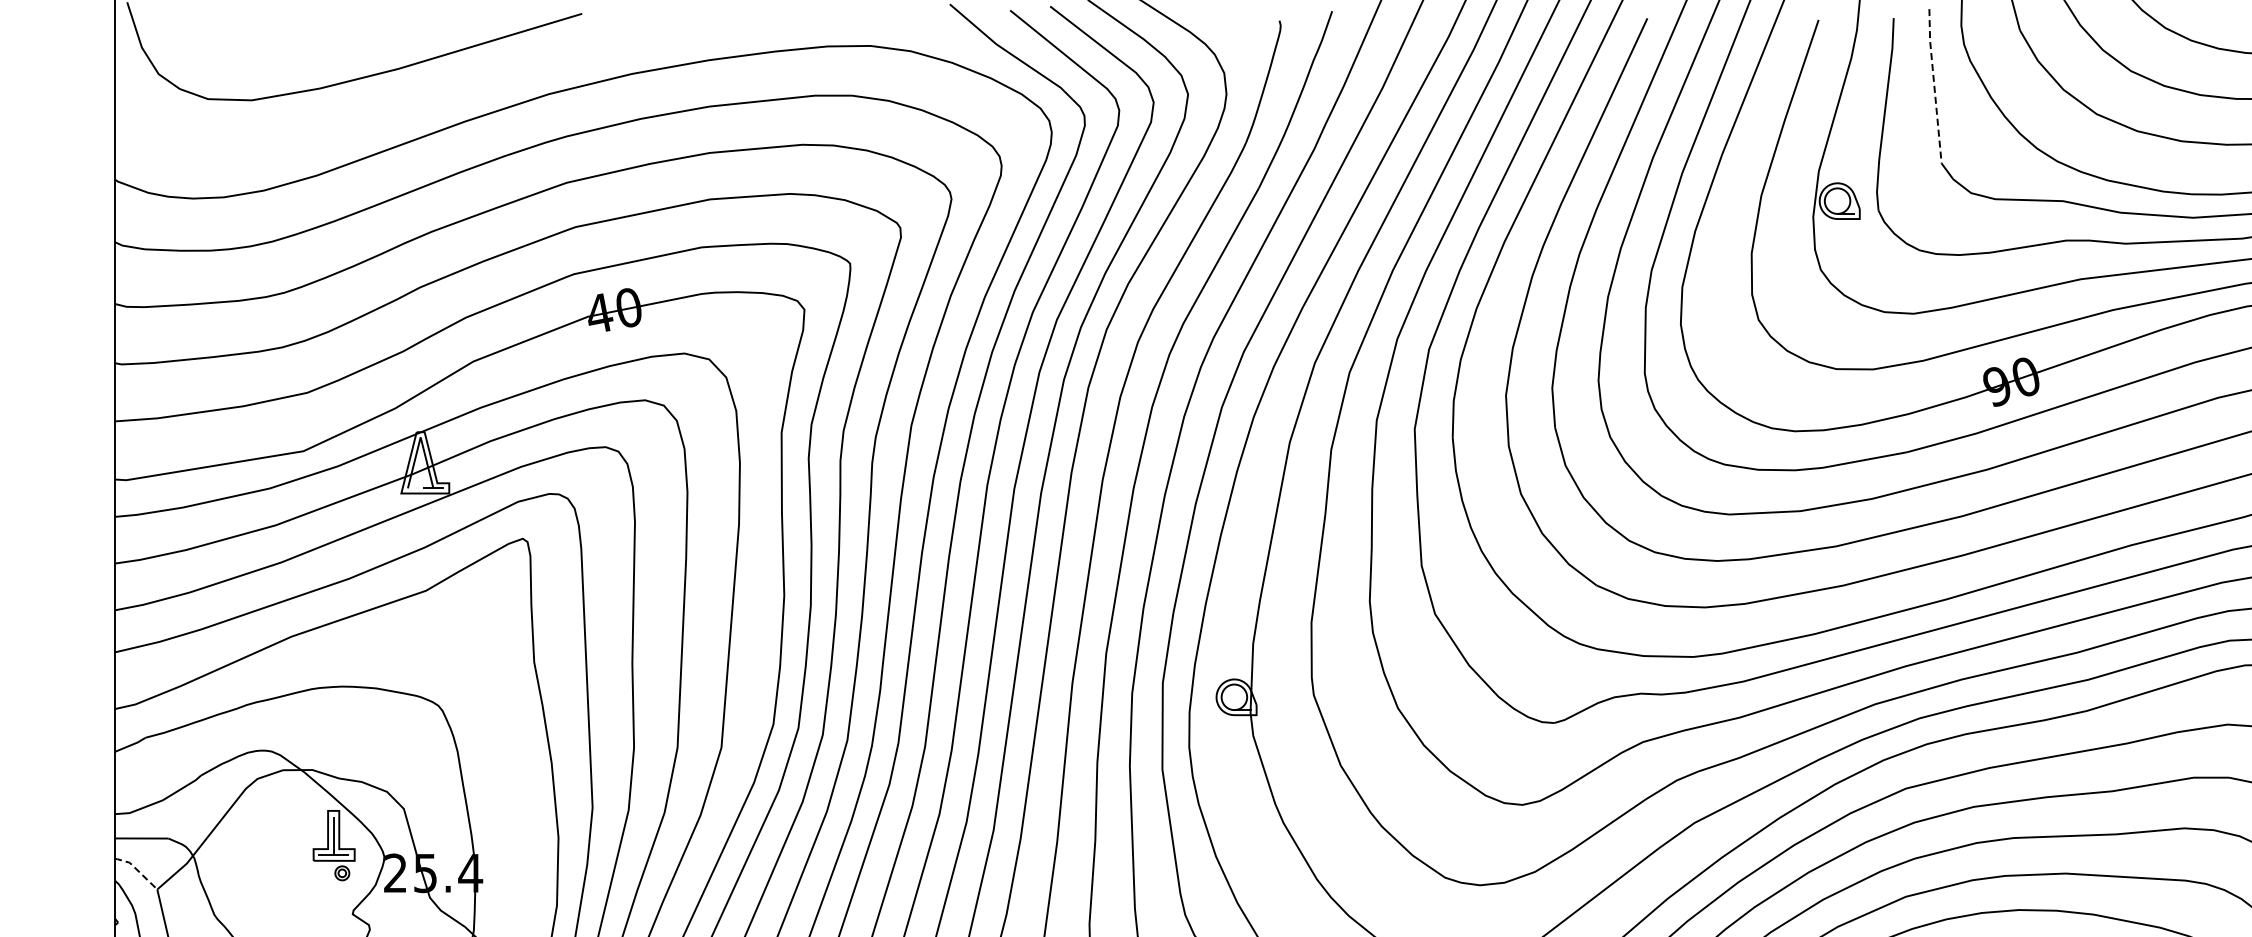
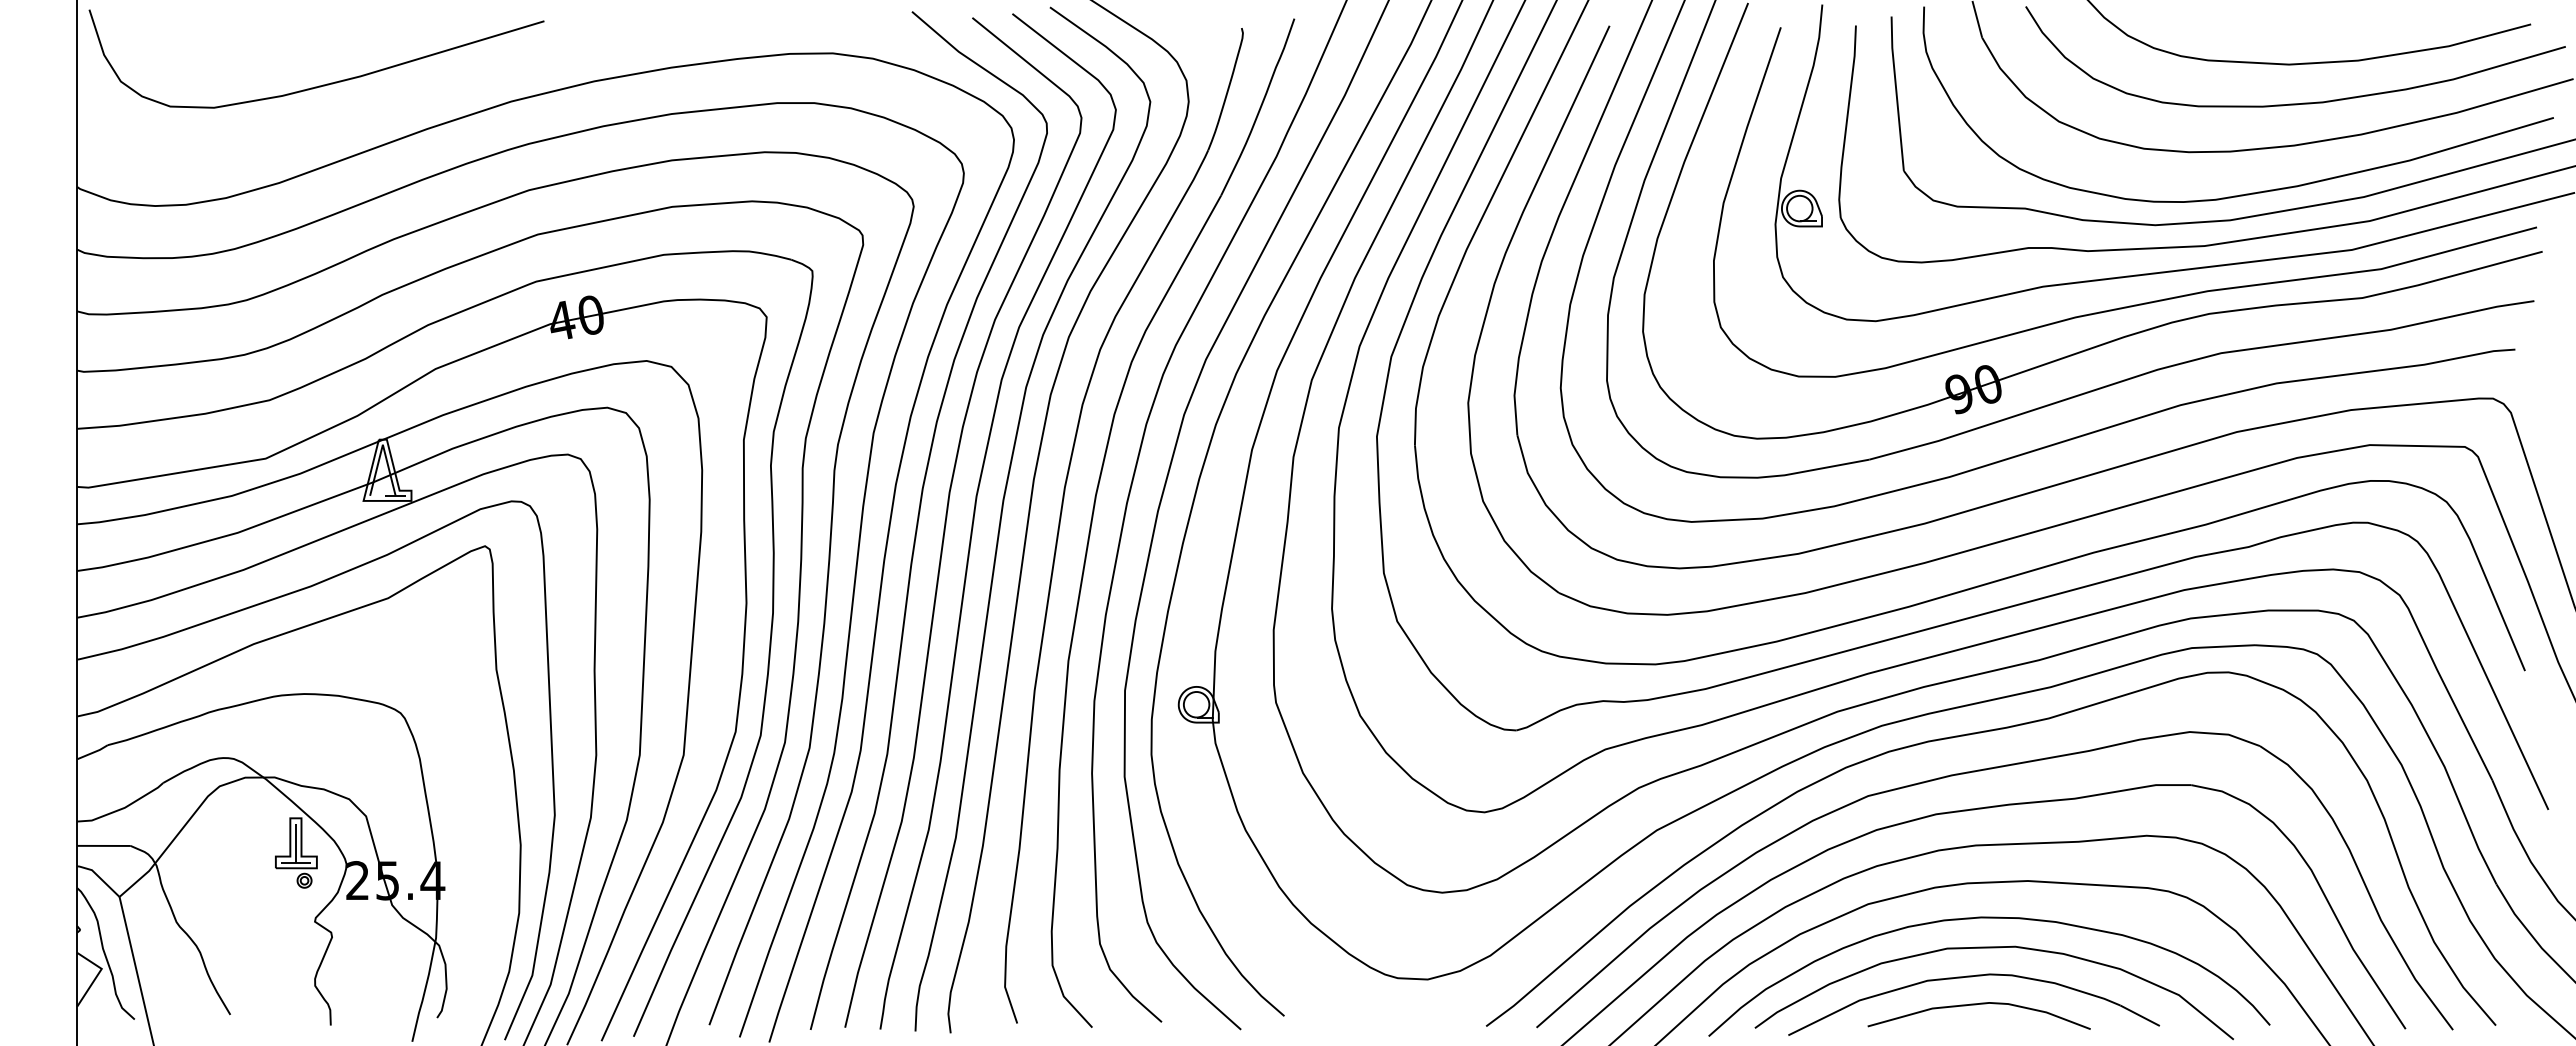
line: (1934, 86) -> (1896, 93), dashed -> solid
line: (137, 870) -> (99, 877), dashed -> solid

